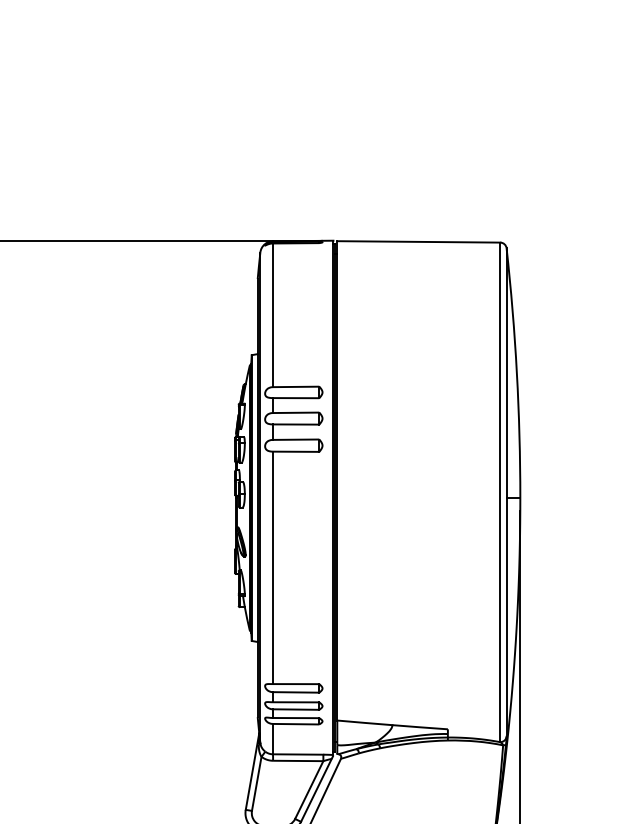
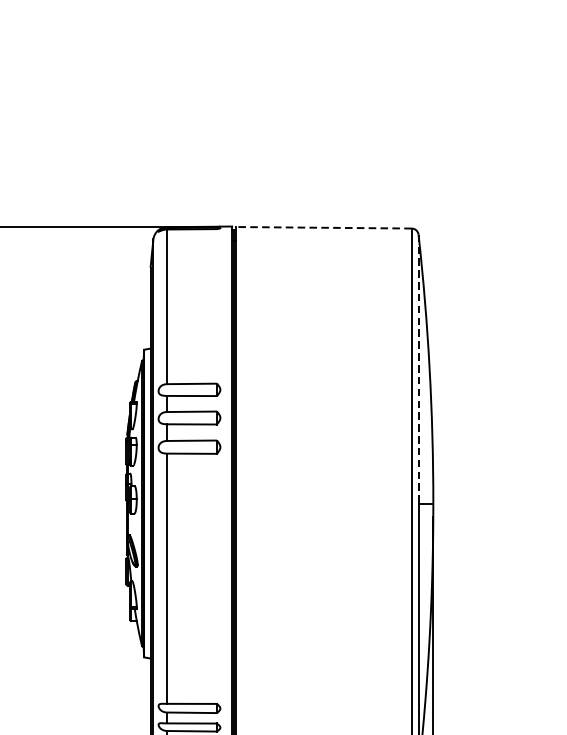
line: (418, 241) -> (323, 227), solid -> dashed
line: (506, 373) -> (418, 369), solid -> dashed

